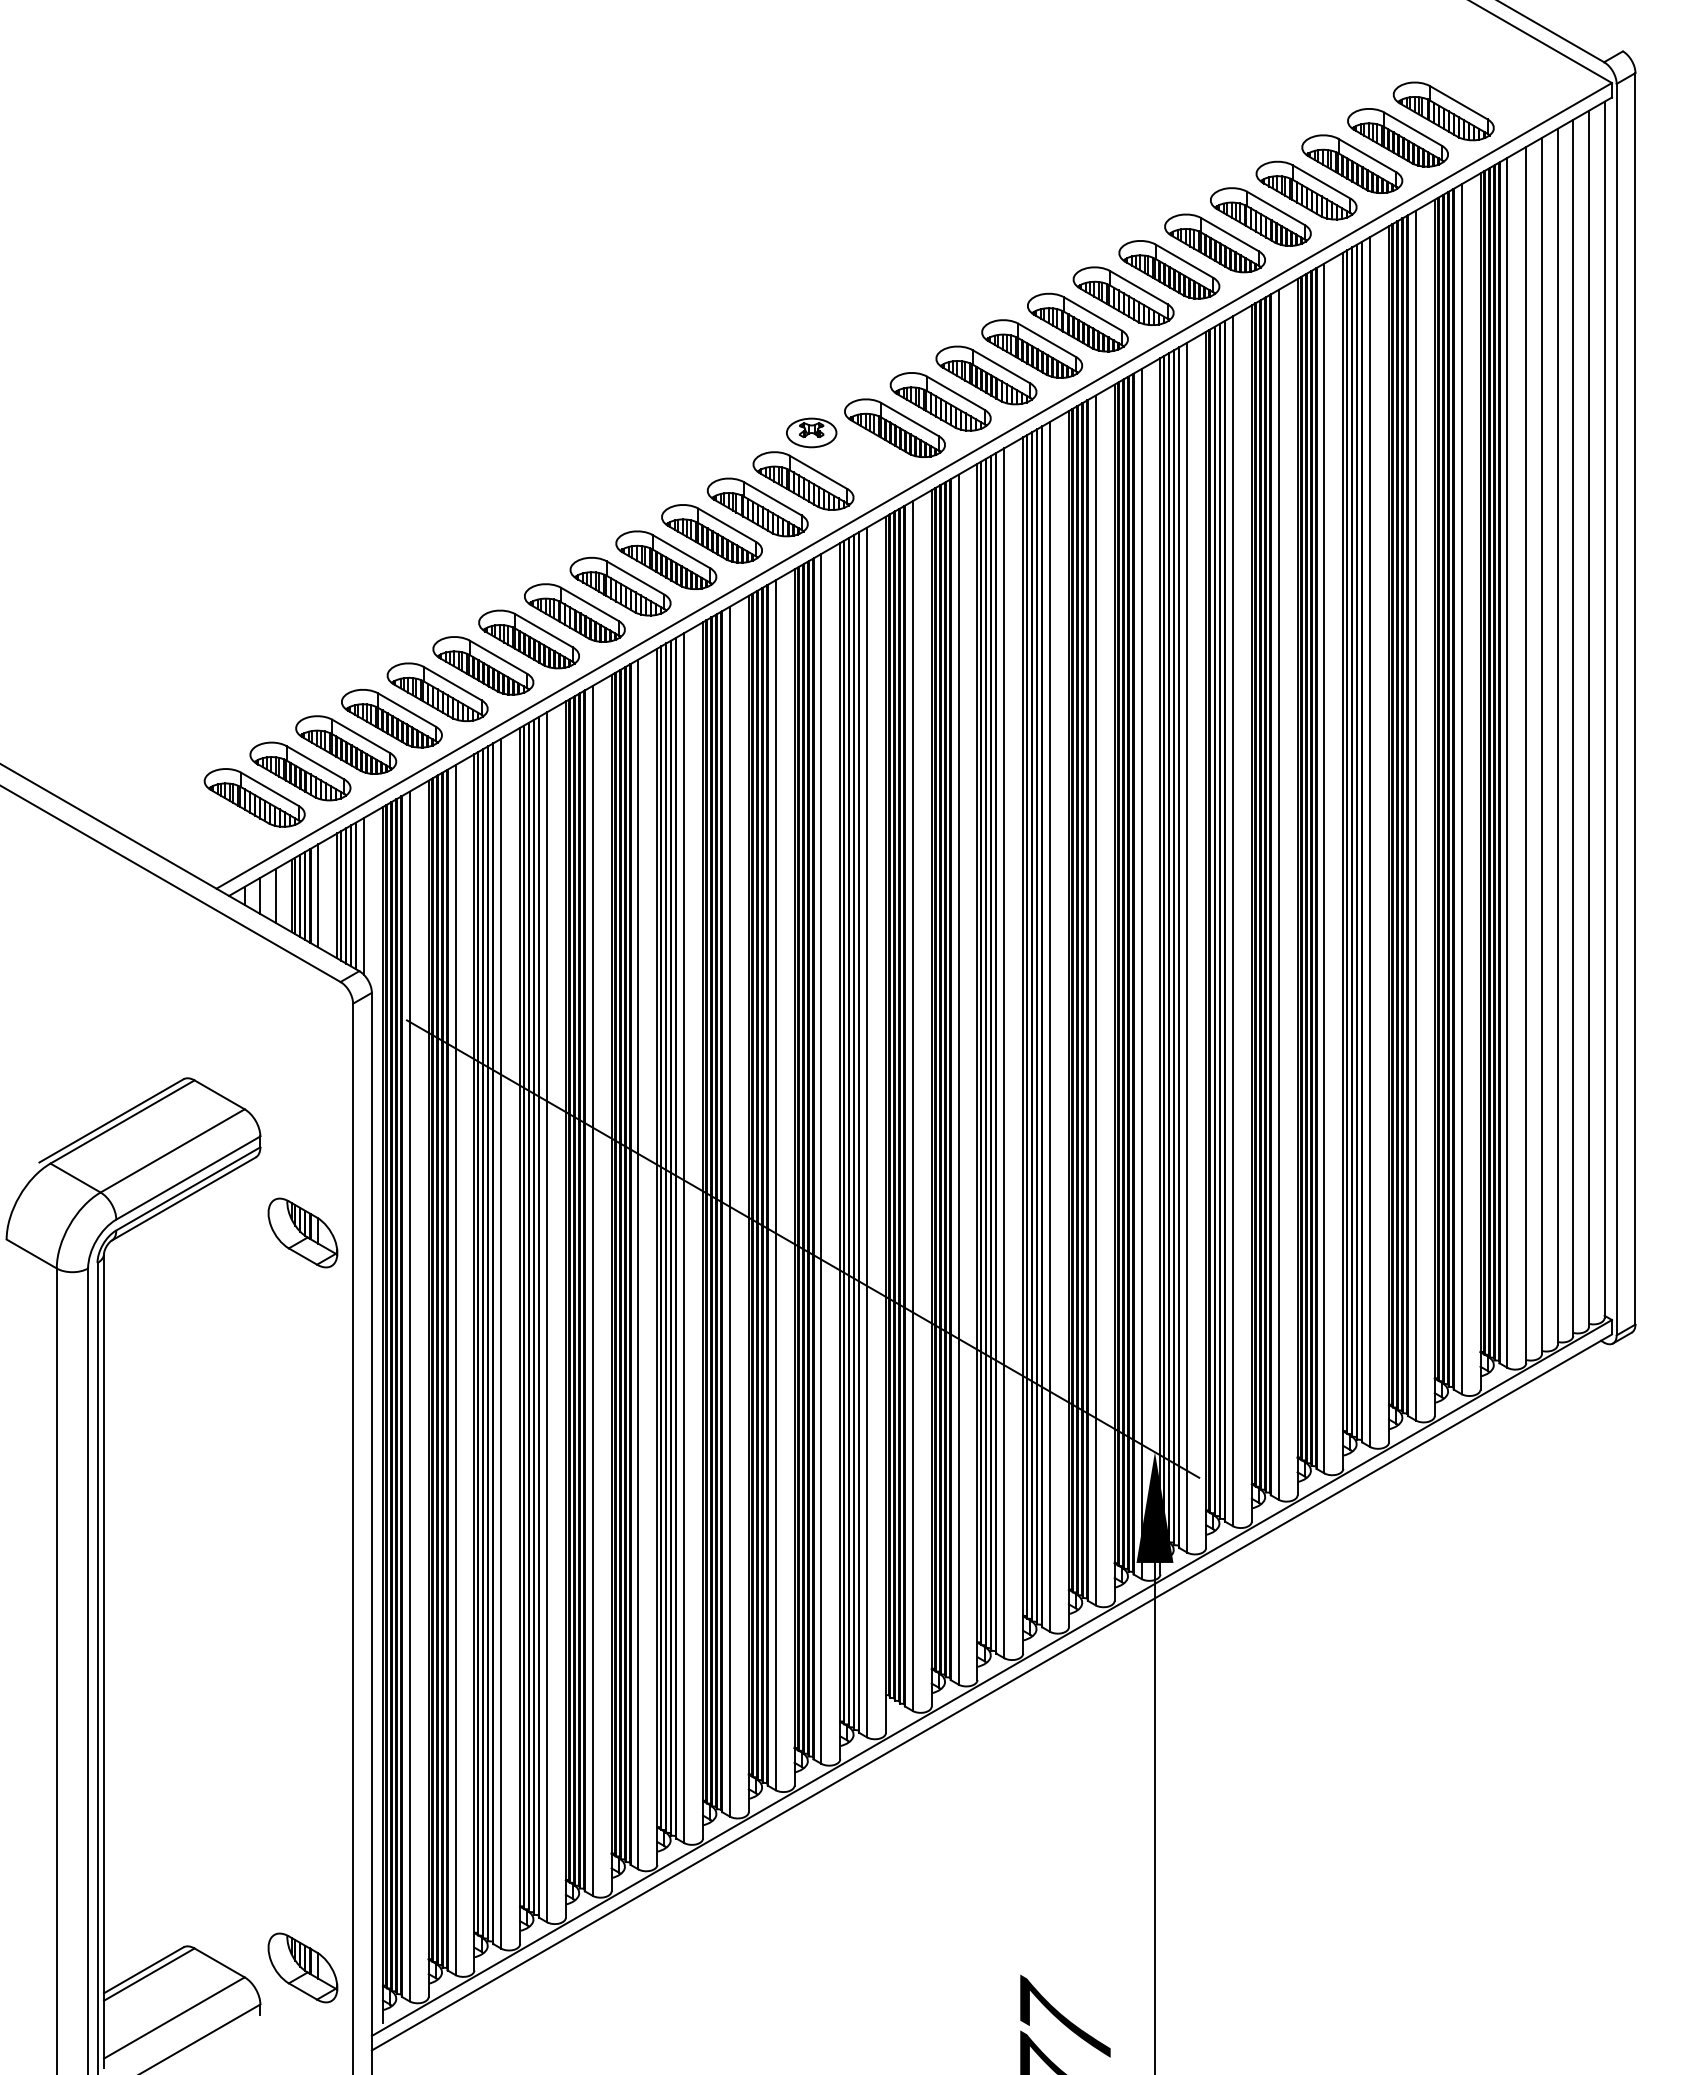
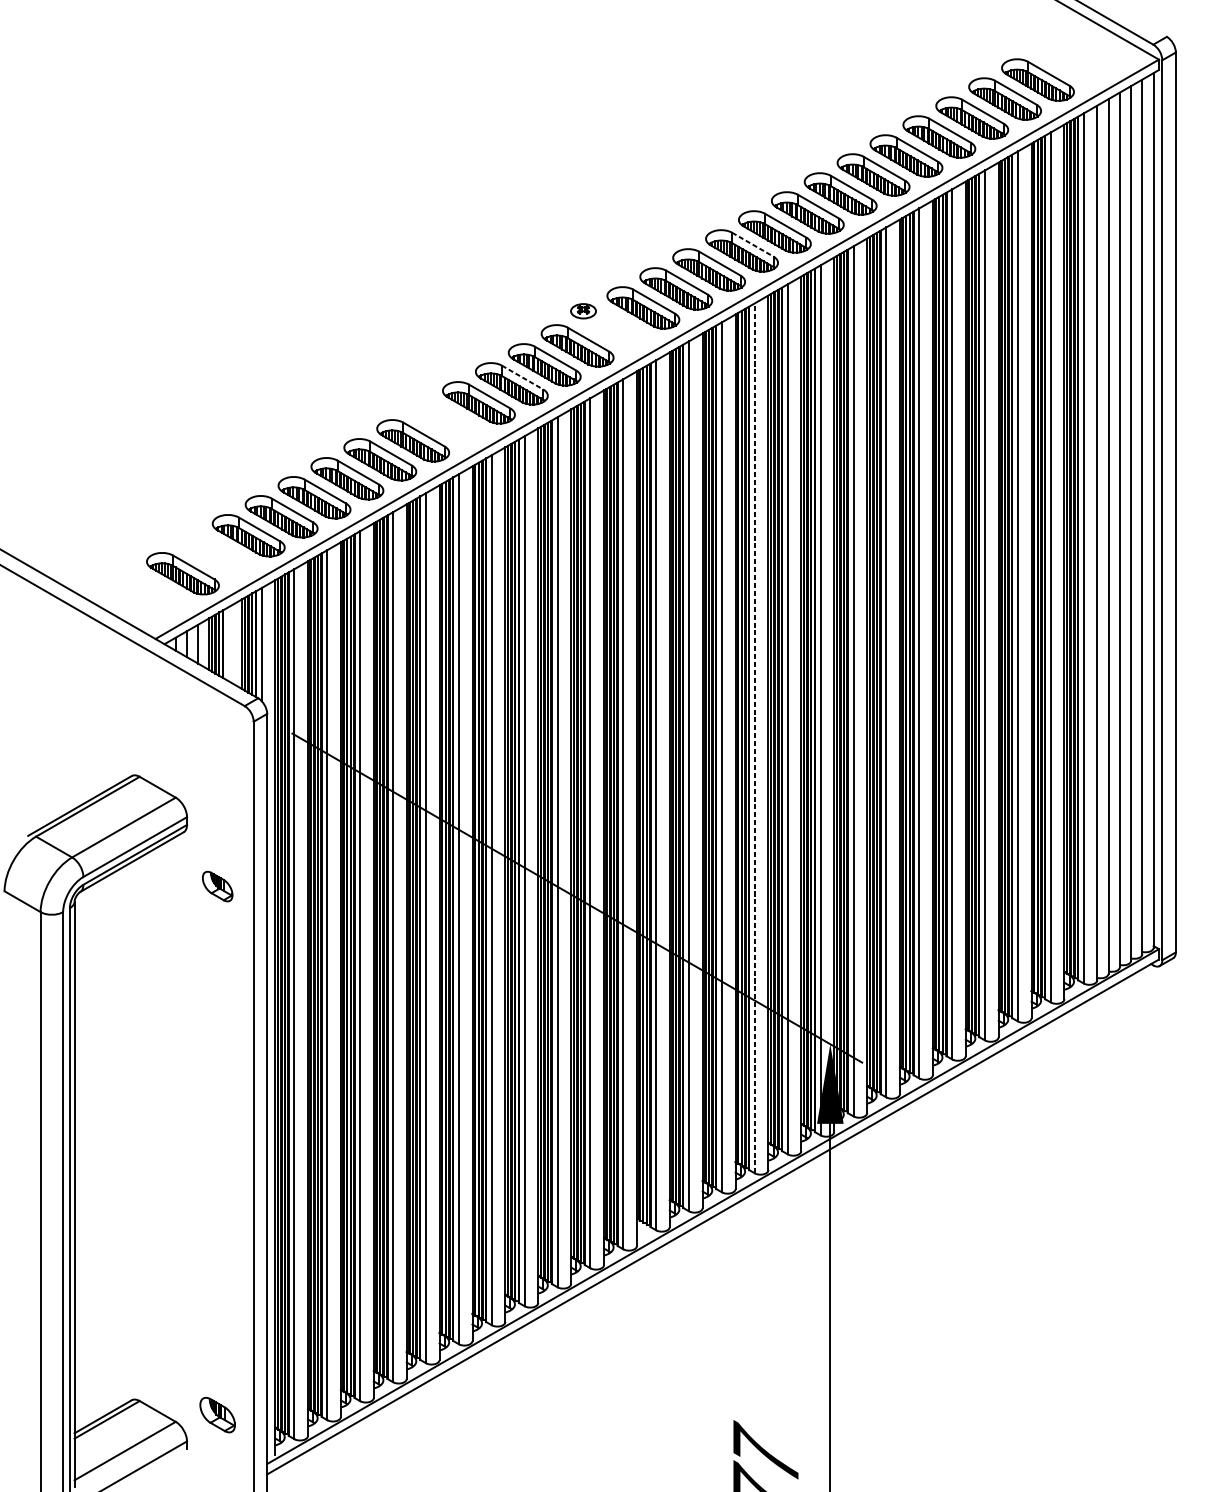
line: (1047, 340) -> (753, 244), solid -> dashed
part: (811, 432) -> (583, 310), size x0.7
line: (727, 525) -> (522, 377), solid -> dashed
part: (620, 586) -> (446, 421), removed
part: (300, 771) -> (215, 554), removed
line: (318, 895) -> (228, 643), removed
line: (1050, 1026) -> (755, 738), solid -> dashed
part: (302, 1232) -> (217, 886), size x0.6
part: (302, 1967) -> (217, 1414), size x0.7

